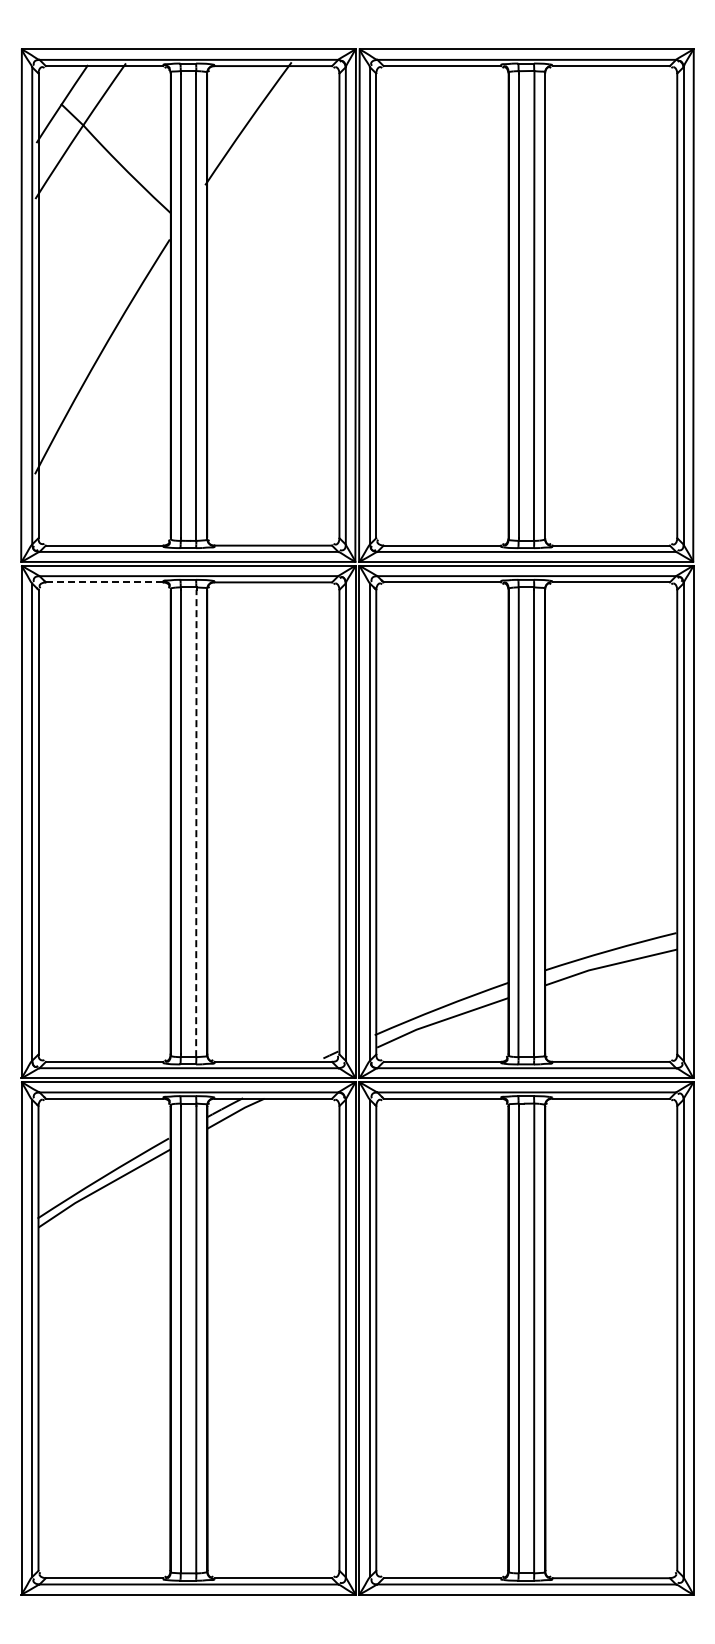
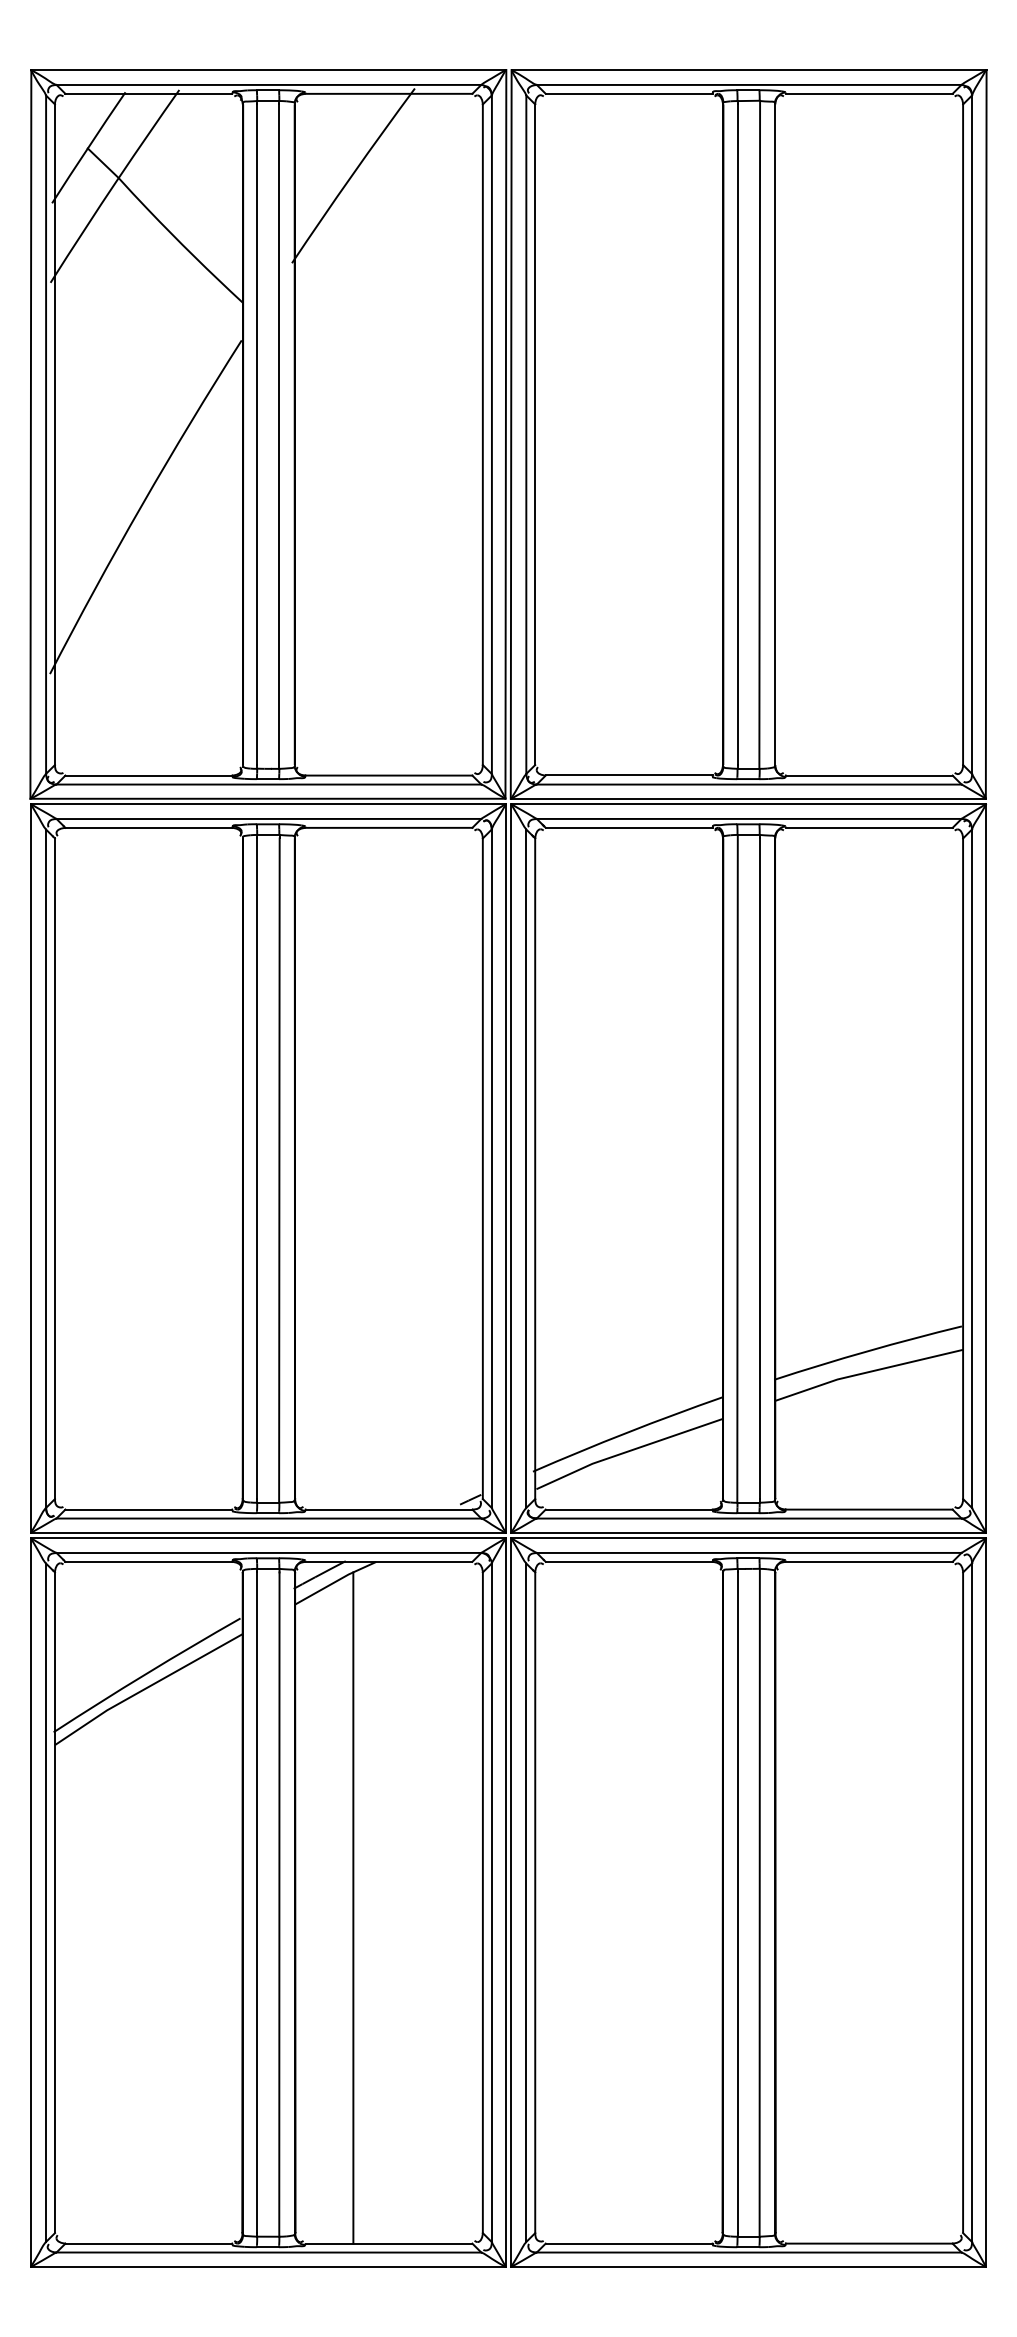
line: (104, 582) -> (148, 828), dashed -> solid
line: (196, 823) -> (279, 1170), dashed -> solid
line: (248, 1342) -> (353, 1908), added

